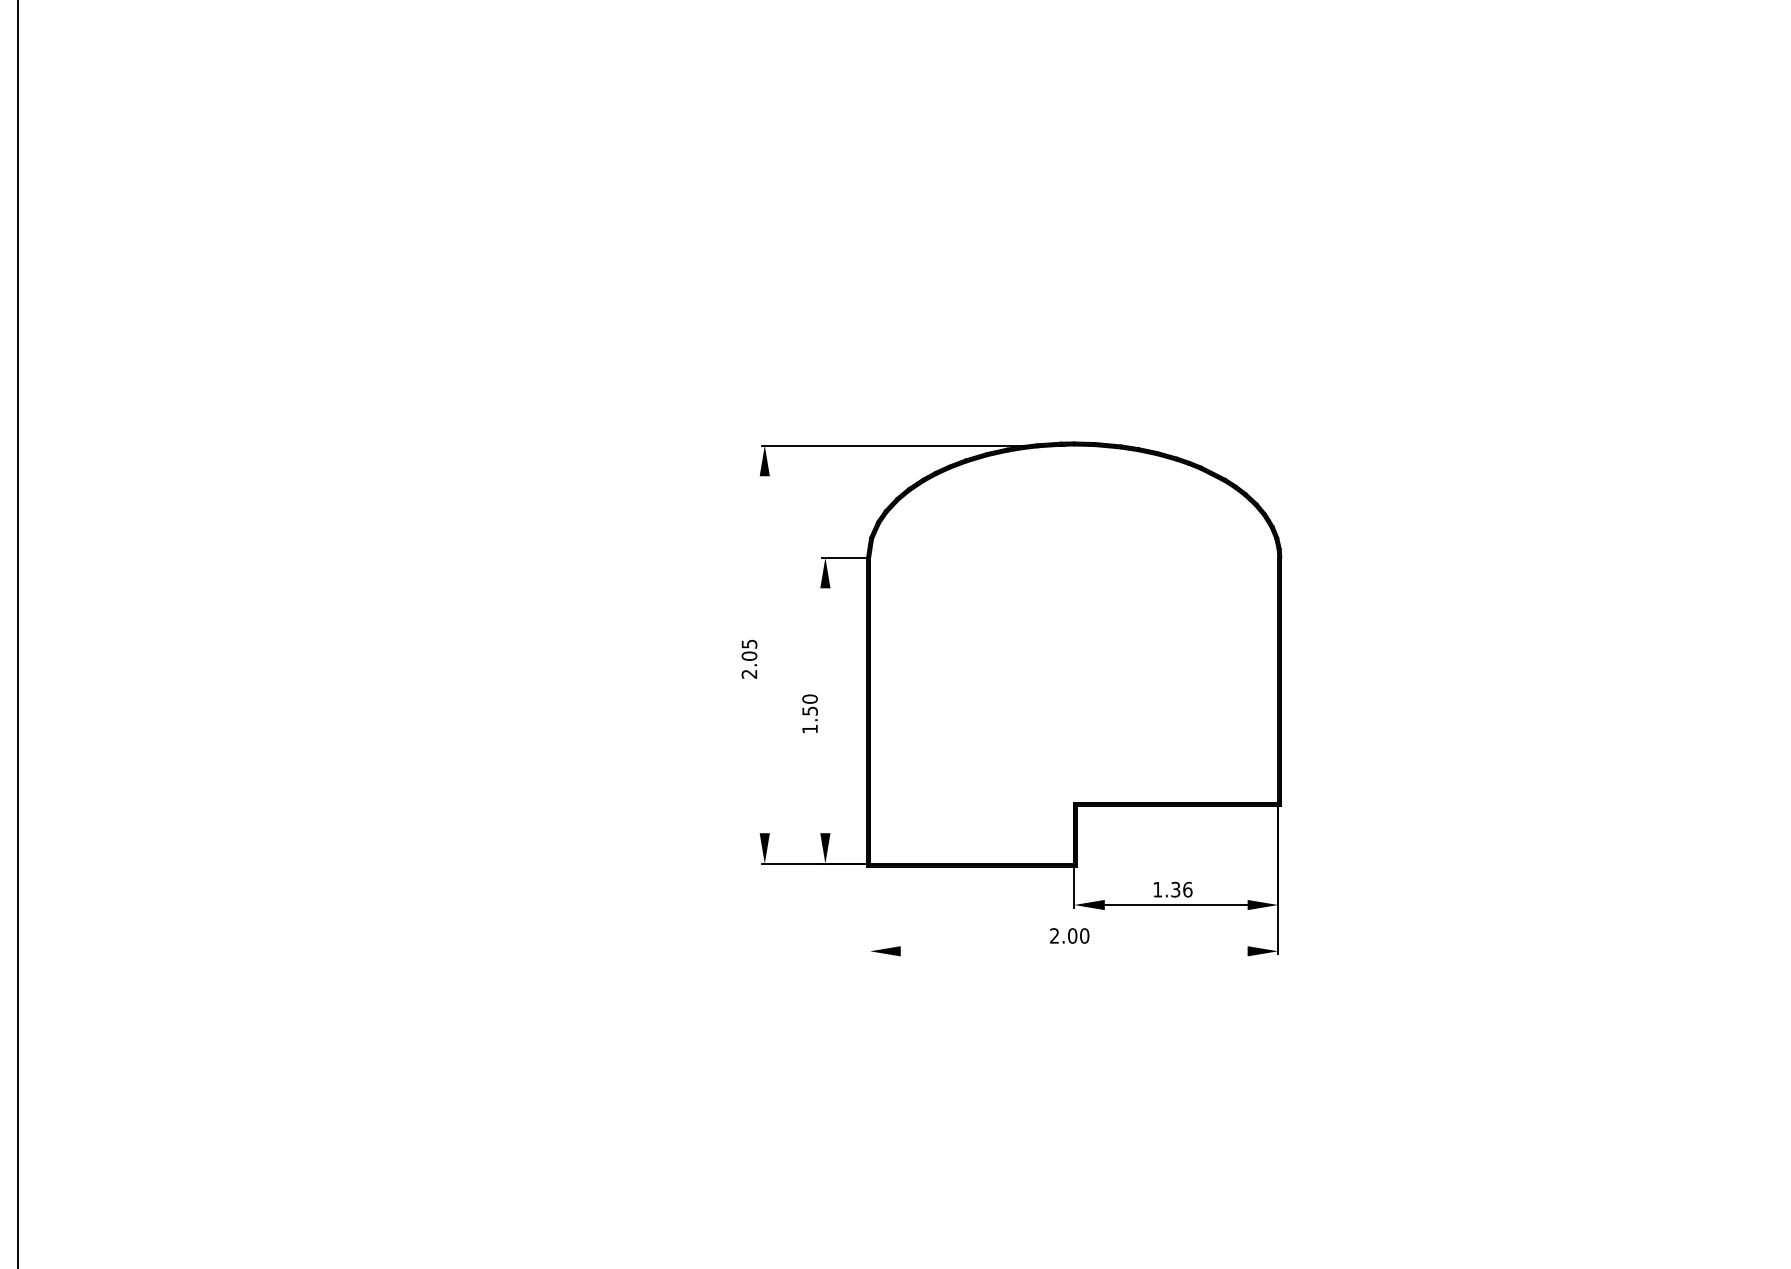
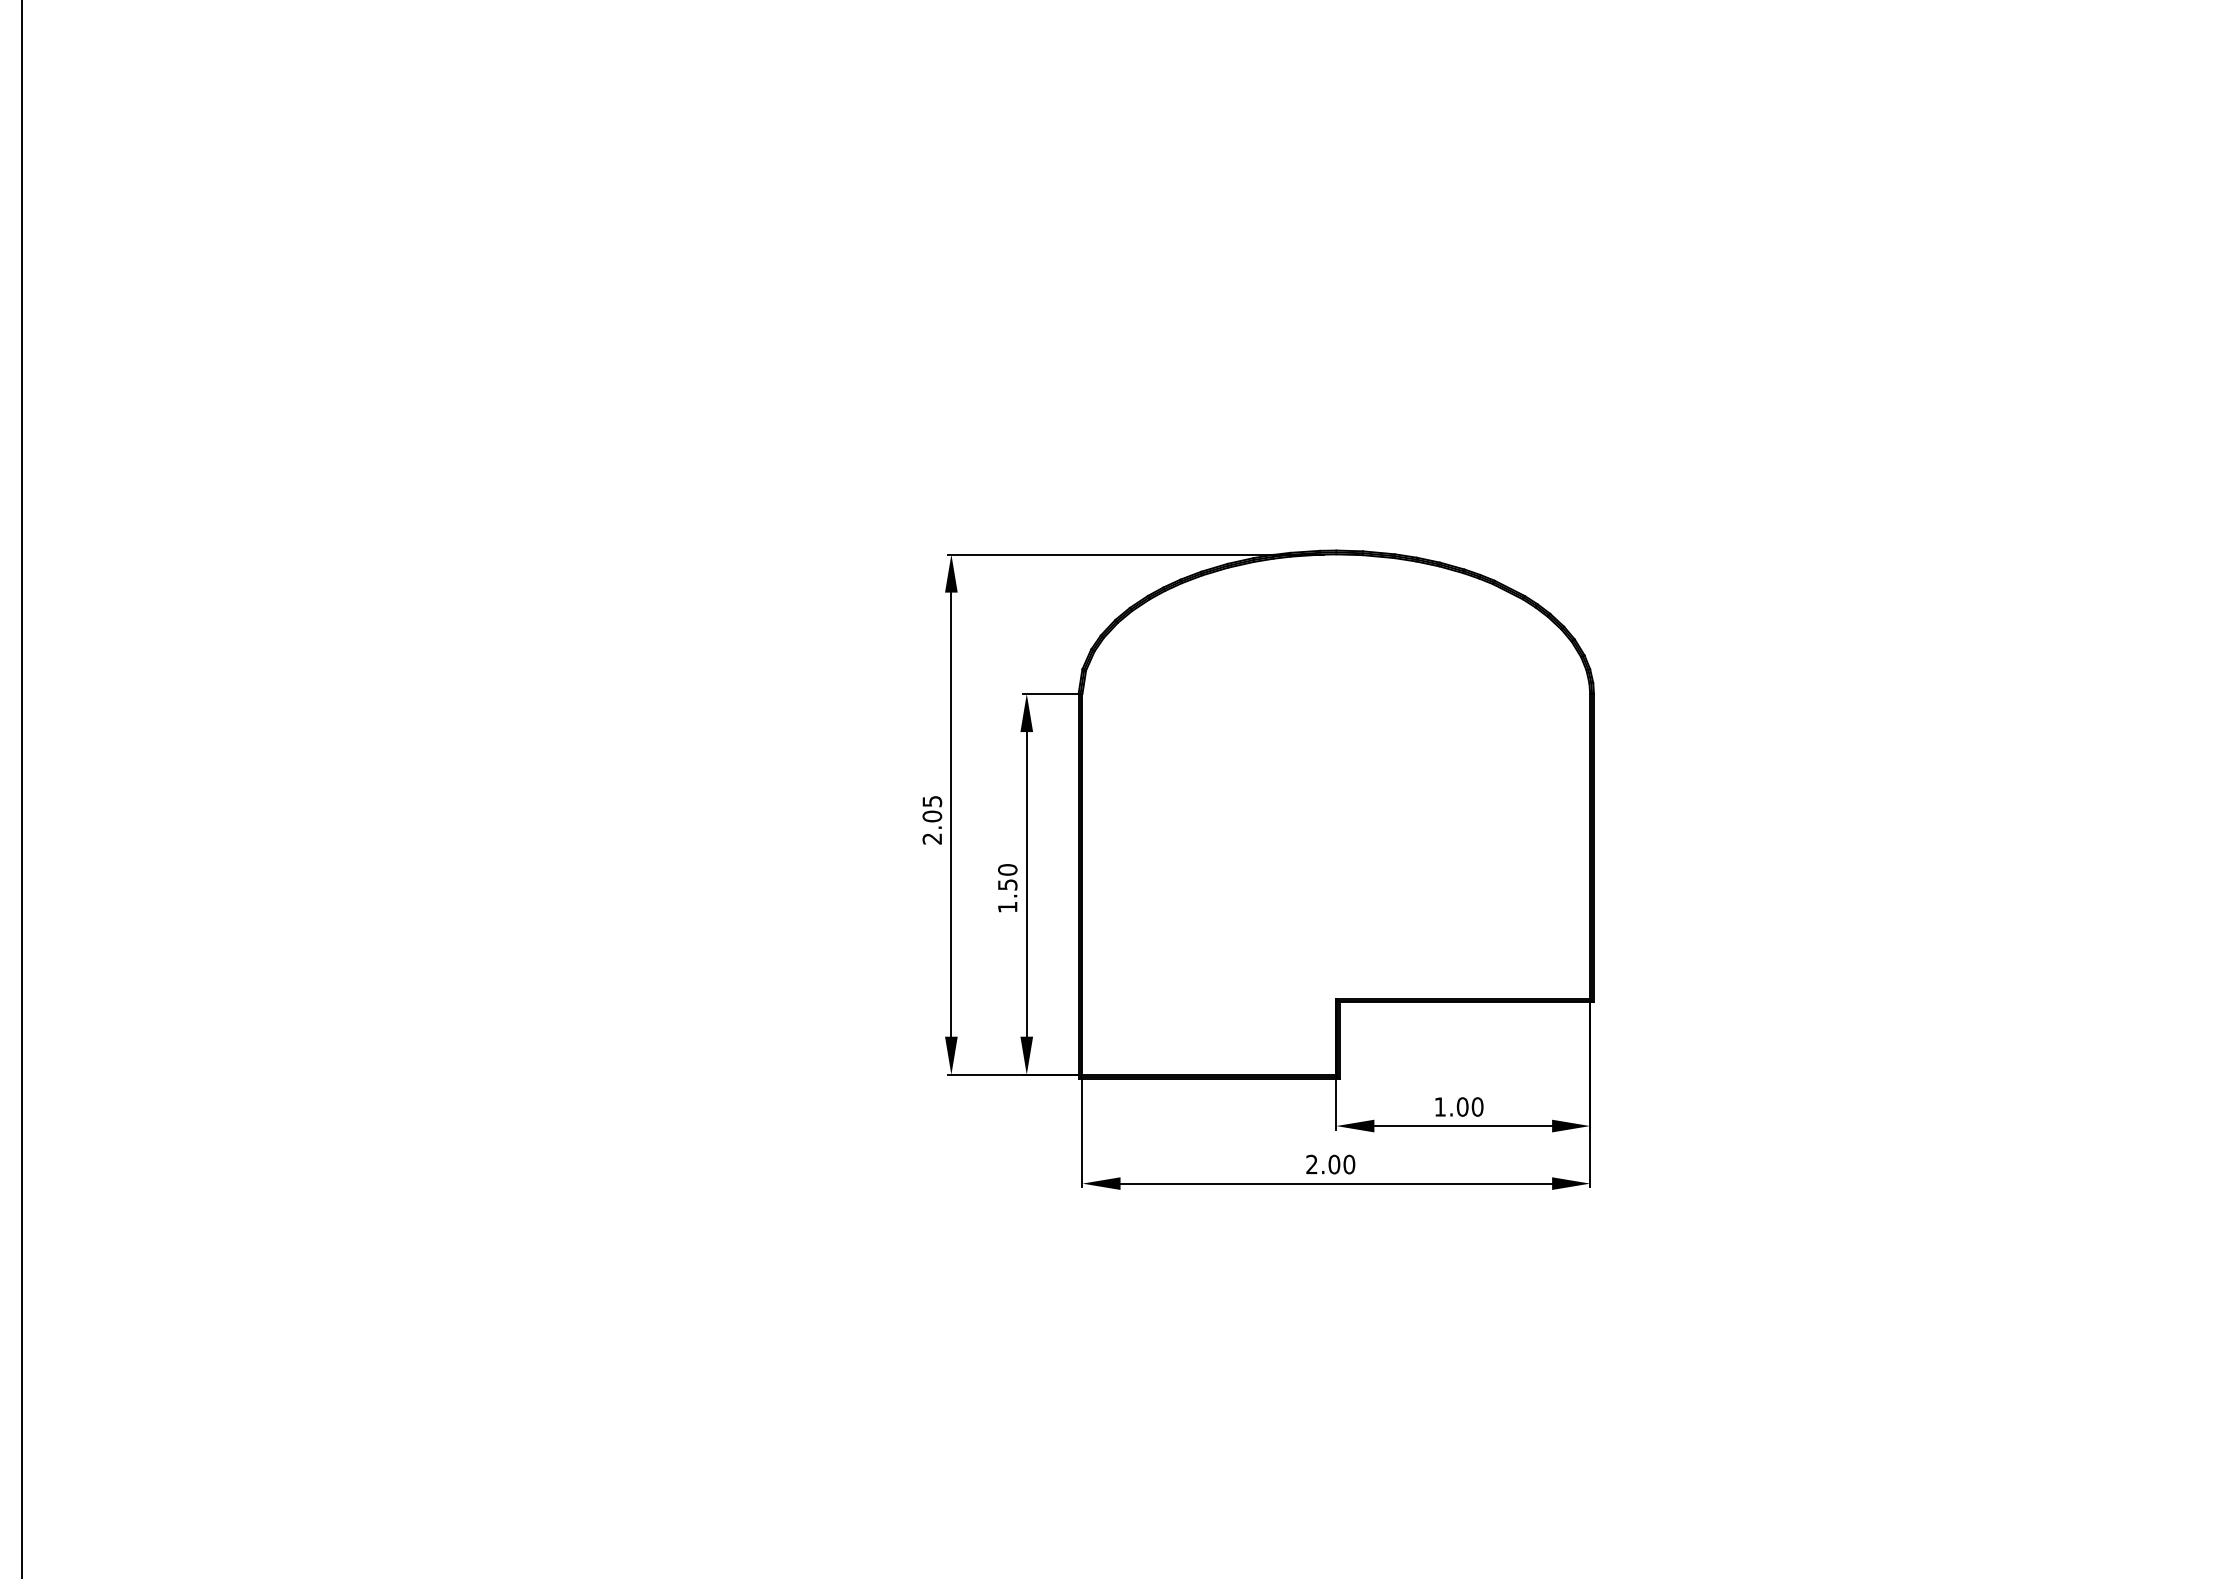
line: (764, 654) -> (951, 814), added
line: (825, 710) -> (1026, 884), added
text: (1181, 889) -> (1469, 1106), 1.36 -> 1.00
line: (870, 910) -> (1082, 1132), added
line: (1074, 951) -> (1336, 1183), added

